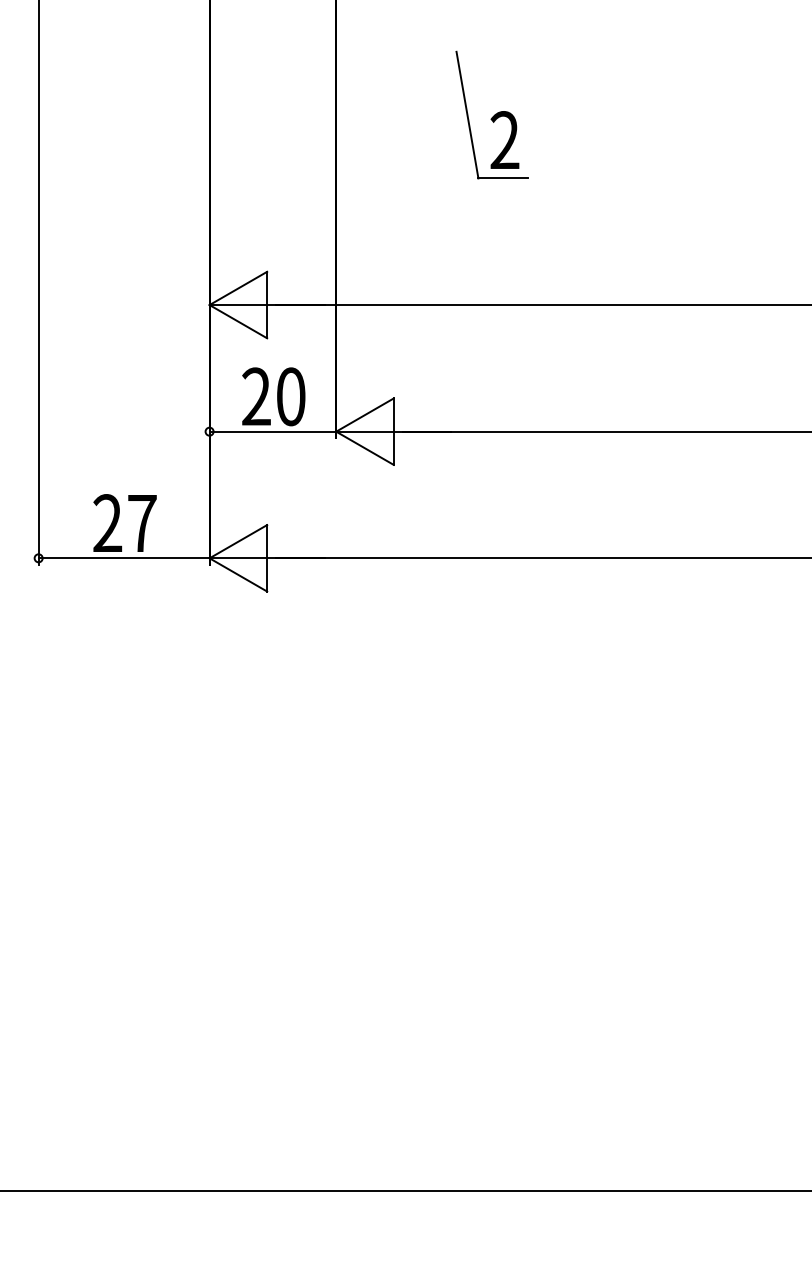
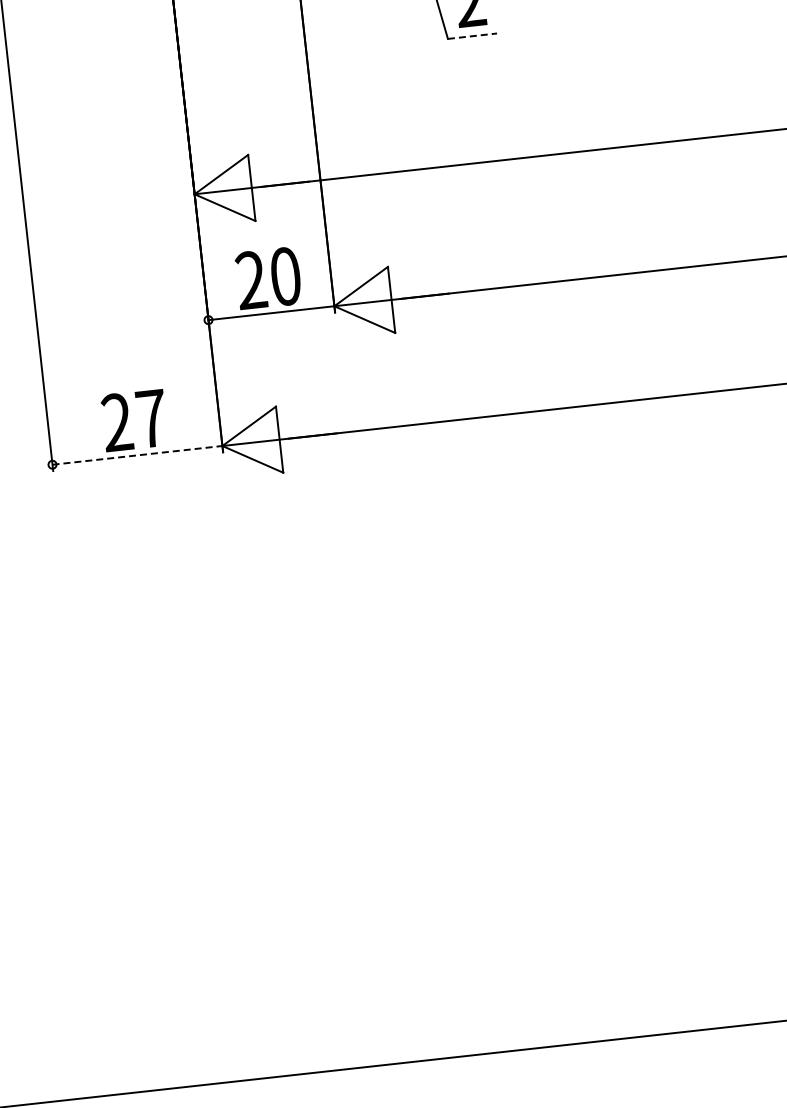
line: (503, 178) -> (472, 36), solid -> dashed
line: (124, 558) -> (137, 455), solid -> dashed

